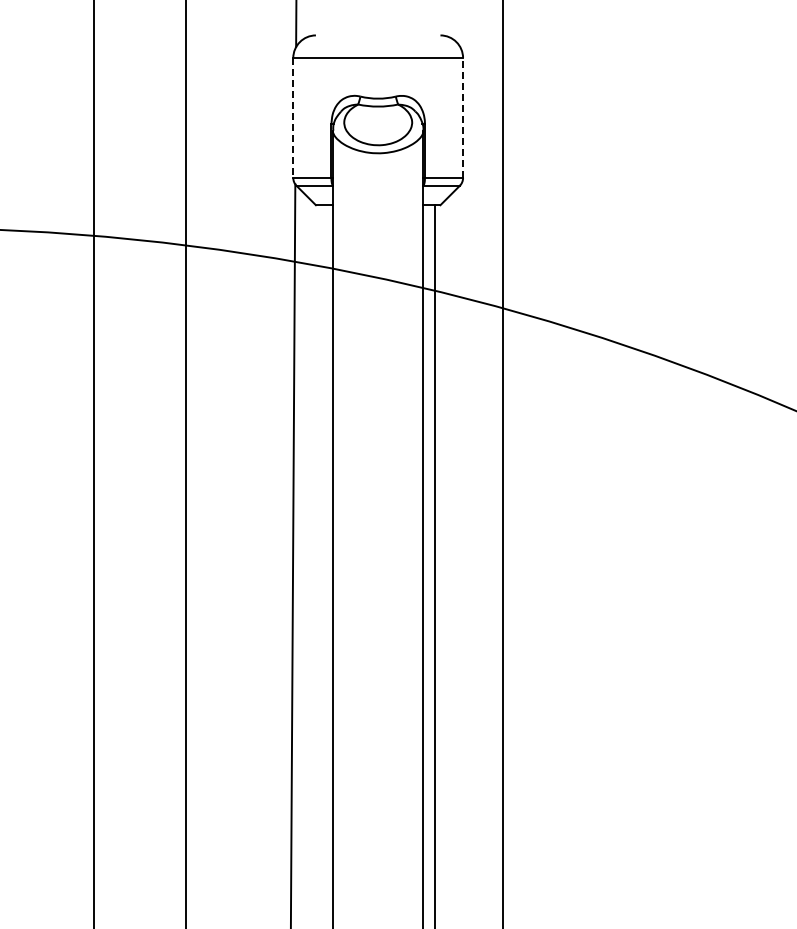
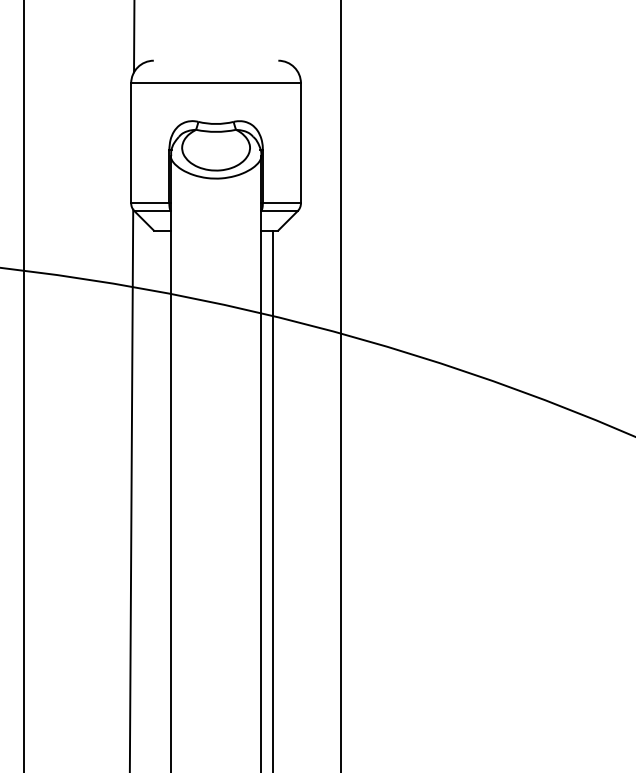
line: (293, 118) -> (131, 143), dashed -> solid
line: (463, 118) -> (301, 143), dashed -> solid

